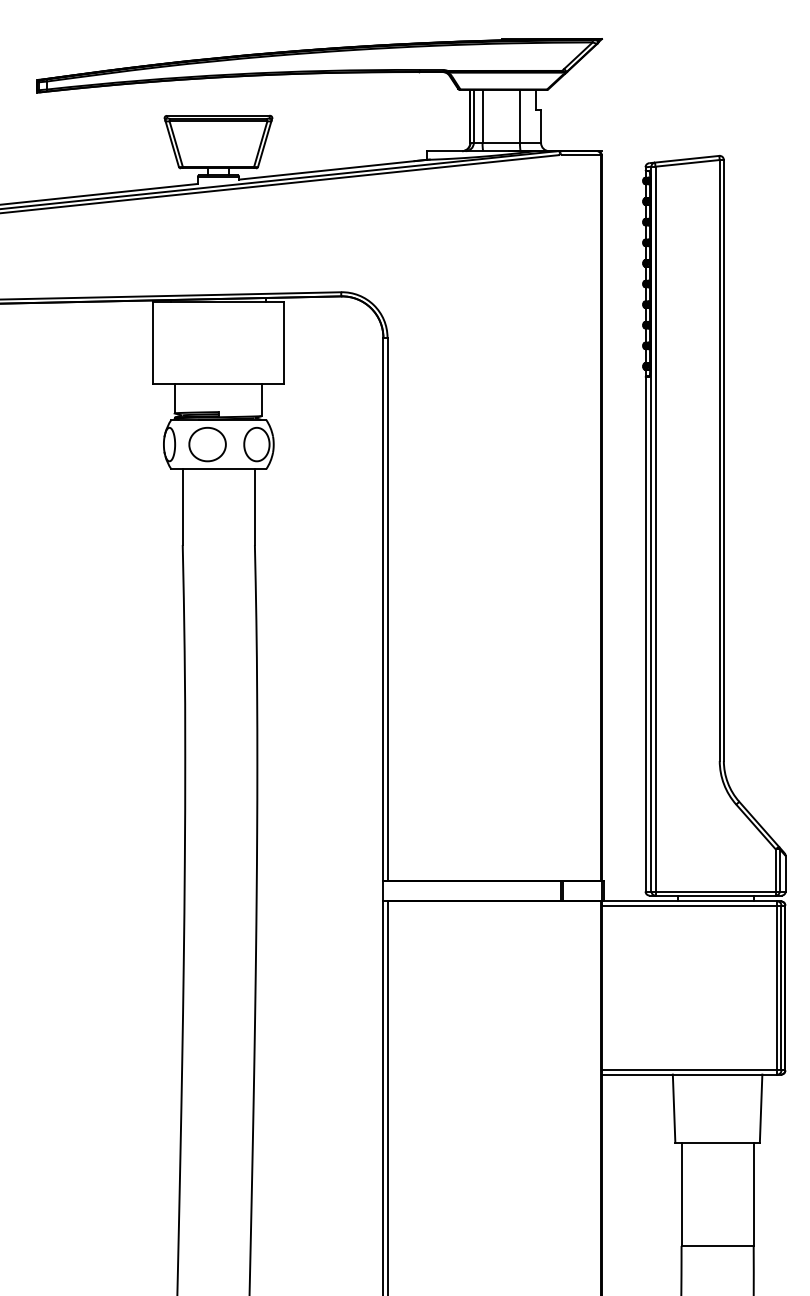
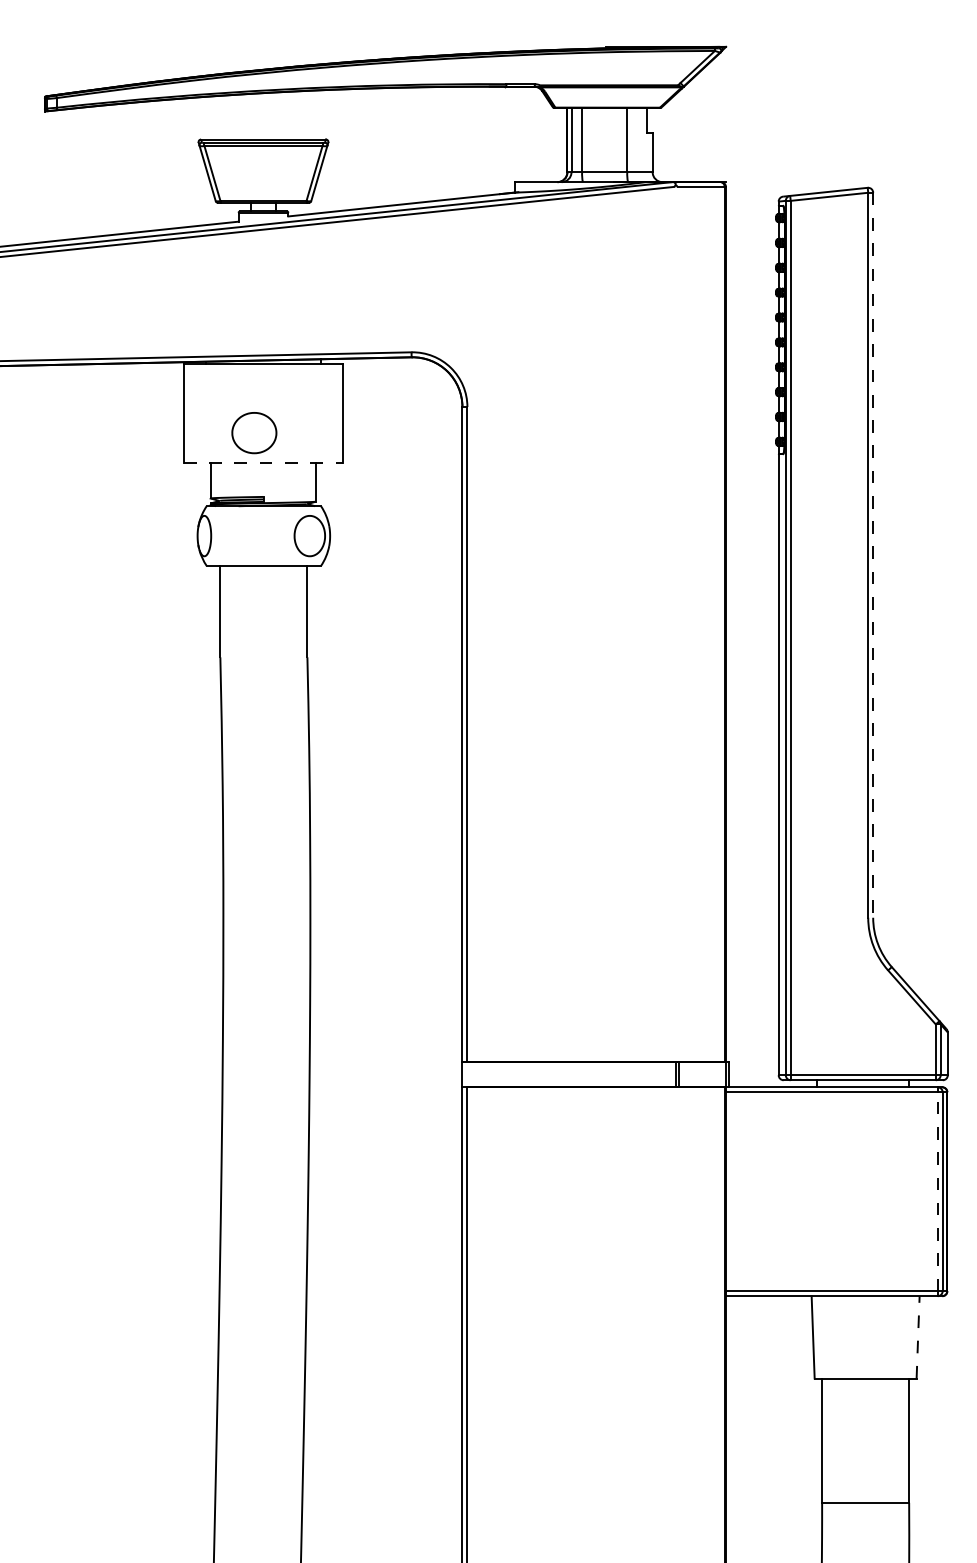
line: (218, 384) -> (263, 463), solid -> dashed
part: (207, 444) -> (254, 433), moved
line: (724, 460) -> (873, 555), solid -> dashed
line: (777, 987) -> (937, 1191), solid -> dashed
line: (761, 1108) -> (918, 1336), solid -> dashed

